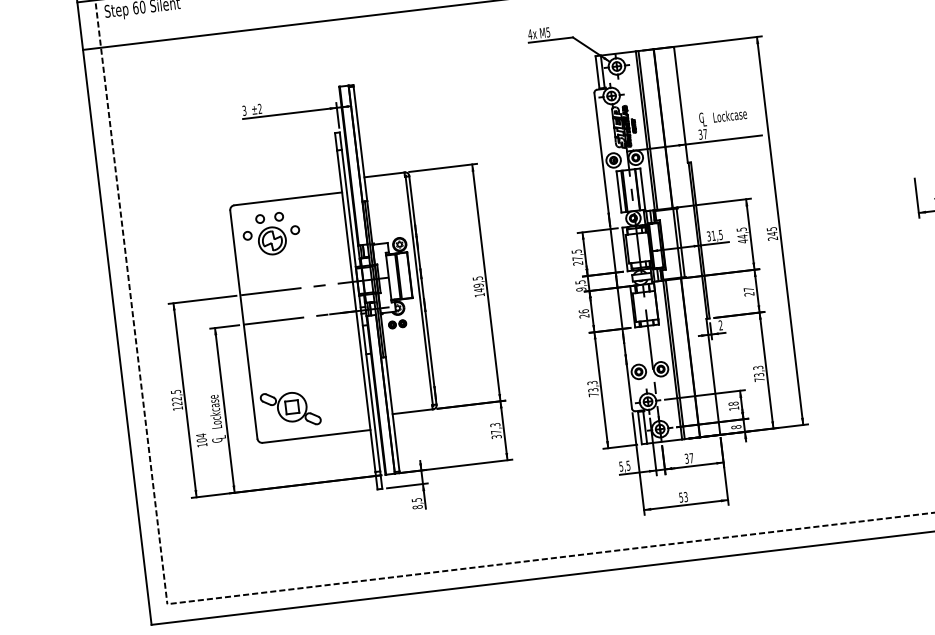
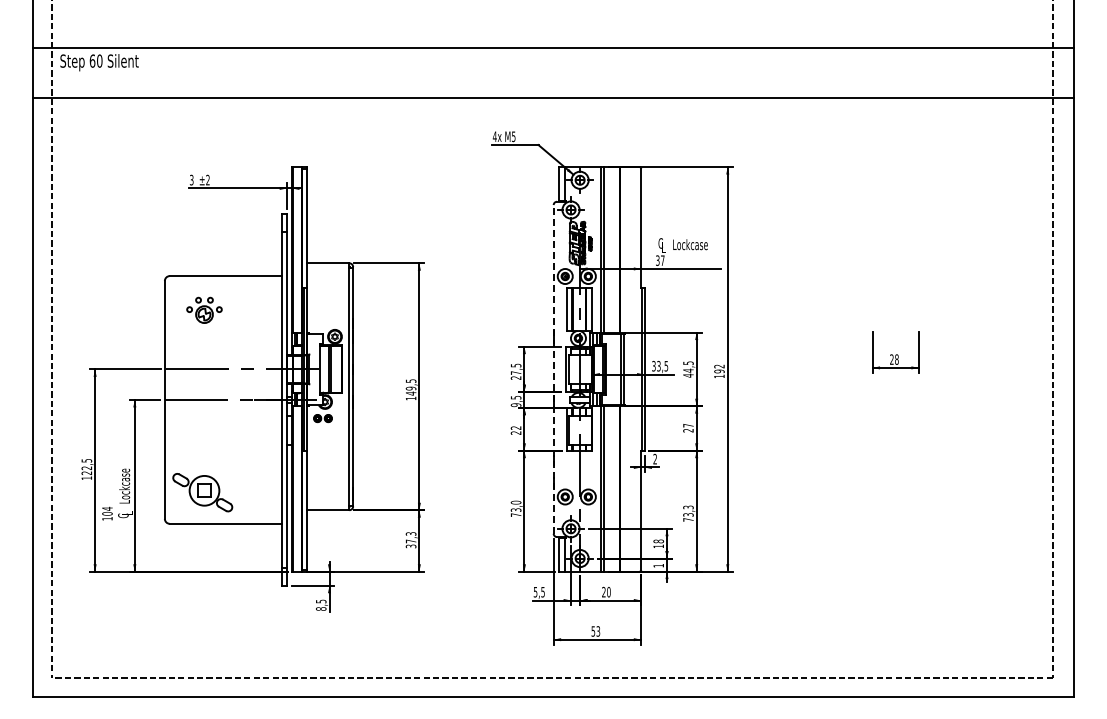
text: (772, 233) -> (719, 371), 245 -> 192
part: (271, 234) -> (204, 310), size x0.6
text: (713, 235) -> (658, 365), 31,5 -> 33,5
line: (612, 250) -> (553, 368), solid -> dashed
text: (583, 310) -> (515, 427), 26 -> 22
text: (591, 382) -> (515, 502), 73,3 -> 73,0
text: (736, 426) -> (658, 565), 8 -> 1
text: (689, 458) -> (606, 592), 37 -> 20

